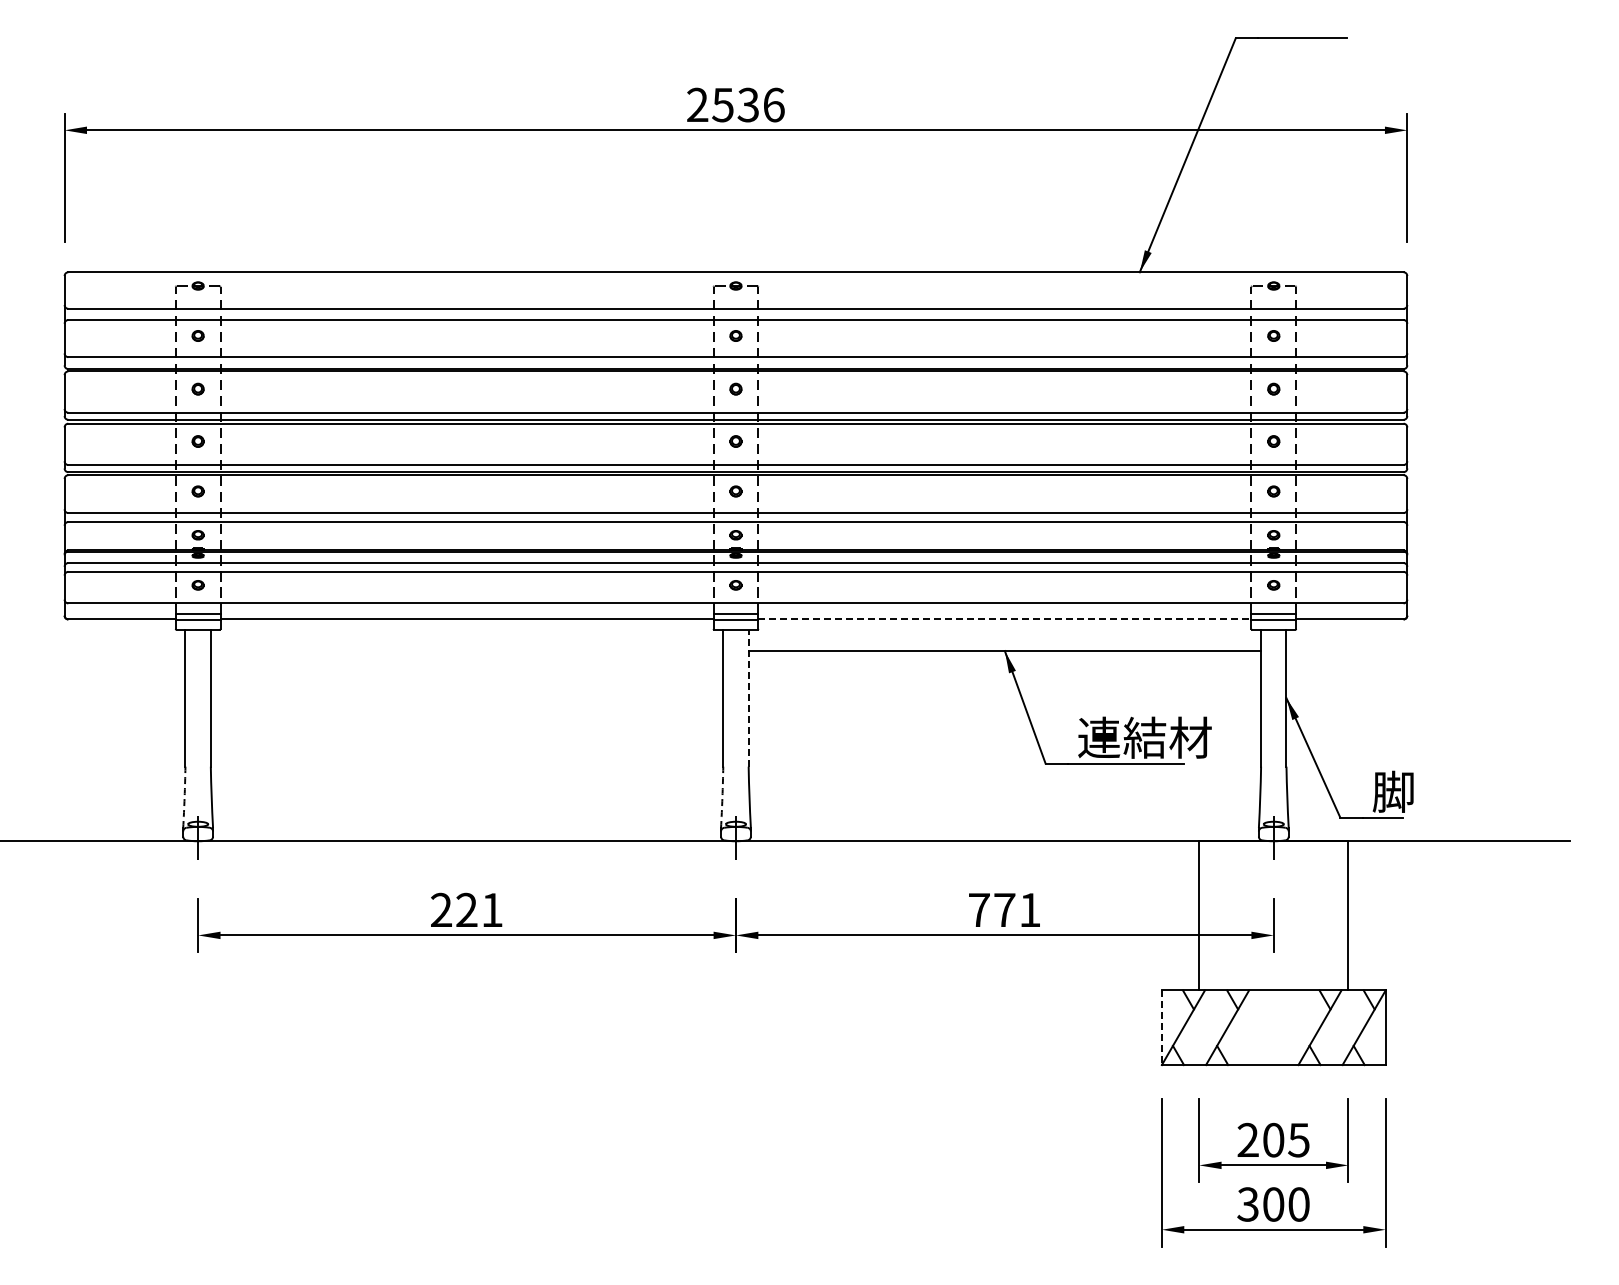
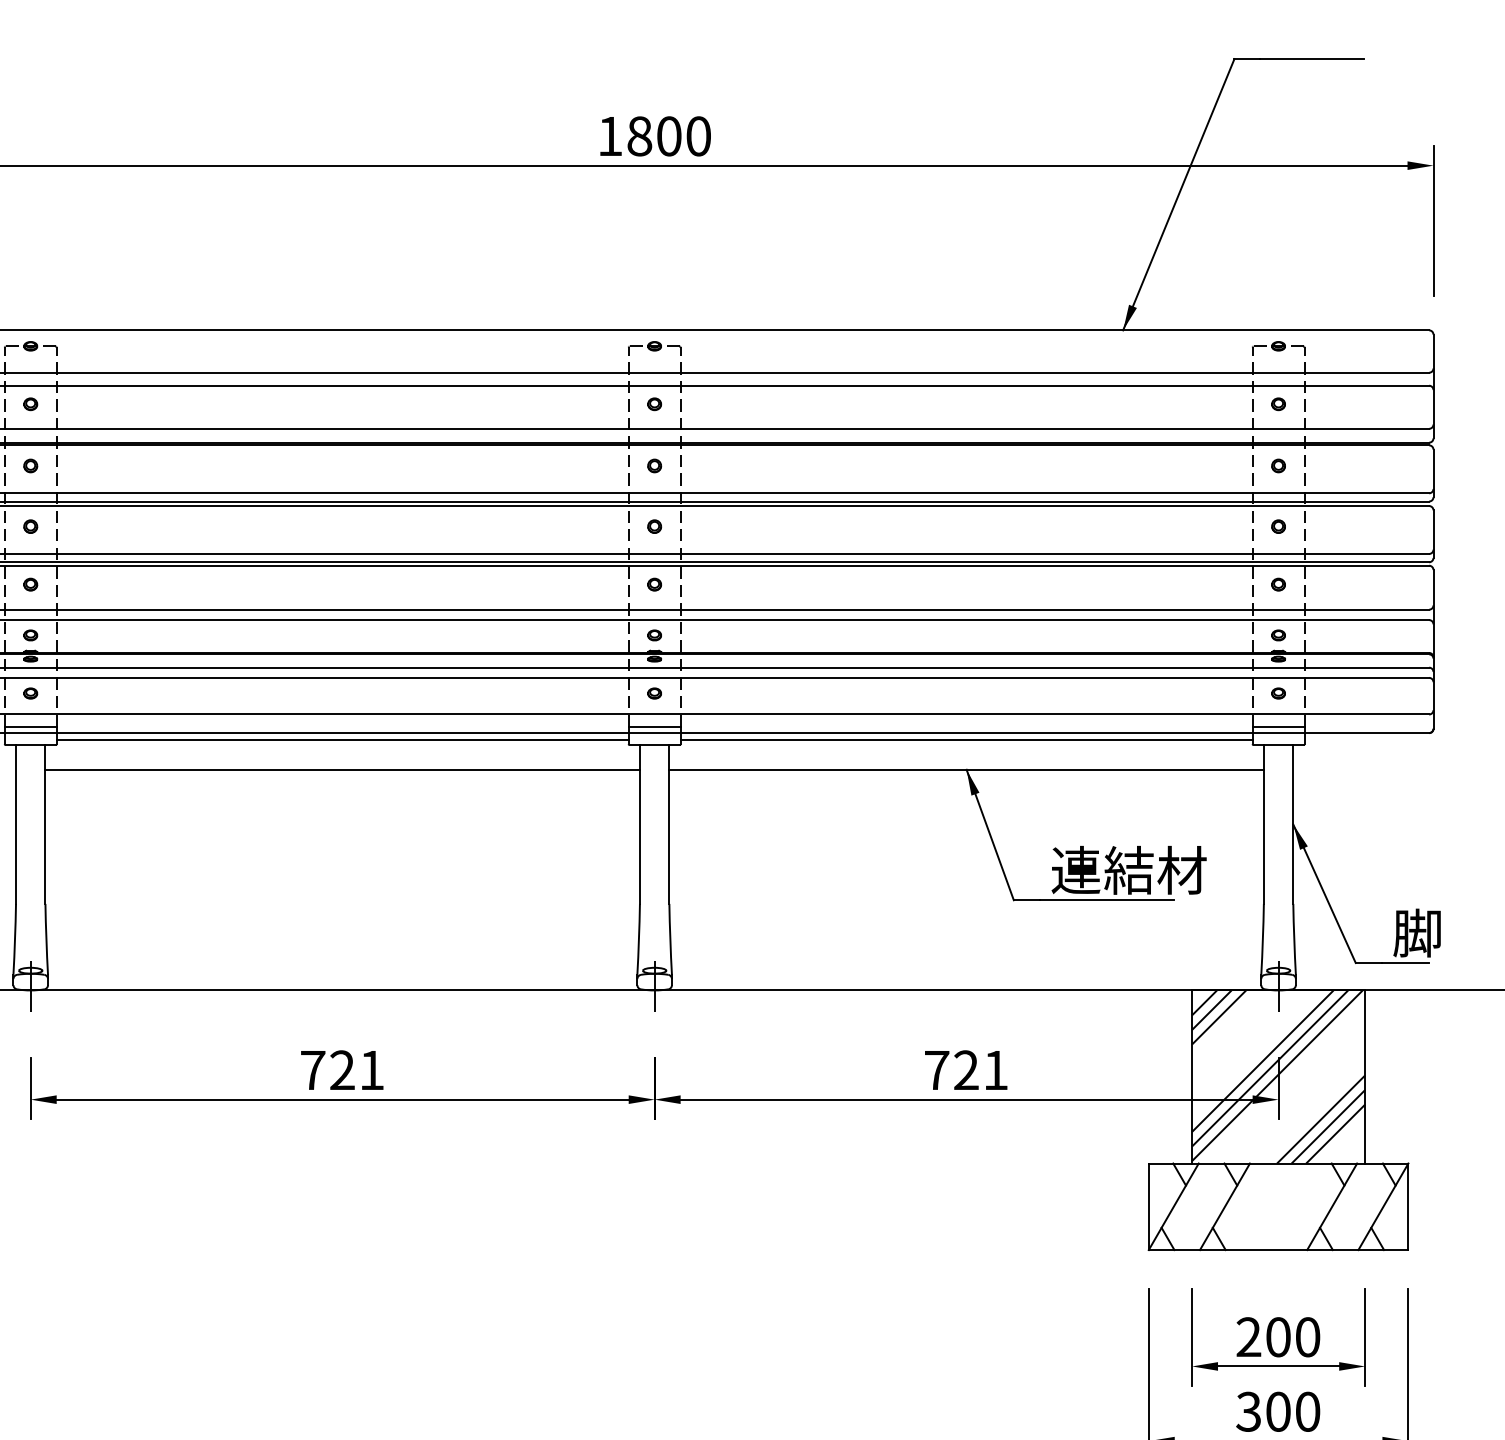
text: (735, 104) -> (654, 135), 2536 -> 1800
line: (1004, 619) -> (966, 733), dashed -> solid
line: (466, 625) -> (342, 740), added
line: (1004, 625) -> (966, 740), added
line: (466, 651) -> (342, 770), added
line: (748, 697) -> (669, 823), dashed -> solid
arc: (184, 797) -> (14, 939), dashed -> solid
arc: (722, 797) -> (639, 939), dashed -> solid
text: (441, 909) -> (313, 1069), 221 -> 721
text: (1004, 909) -> (966, 1069), 771 -> 721
hatch: (1273, 915) -> (1278, 1076), added
line: (1161, 1028) -> (1148, 1207), dashed -> solid
text: (1298, 1139) -> (1307, 1336), 205 -> 200

